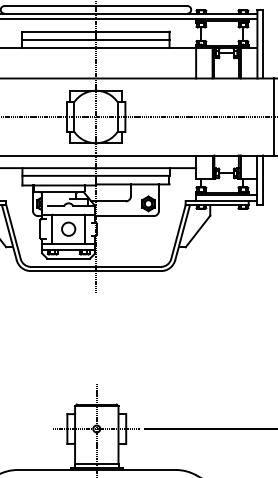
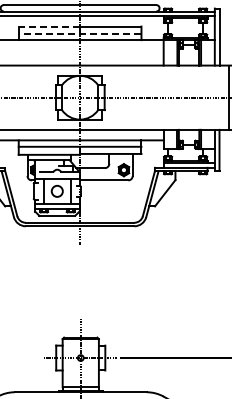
line: (59, 31) -> (49, 26), solid -> dashed
line: (95, 40) -> (79, 33), solid -> dashed

